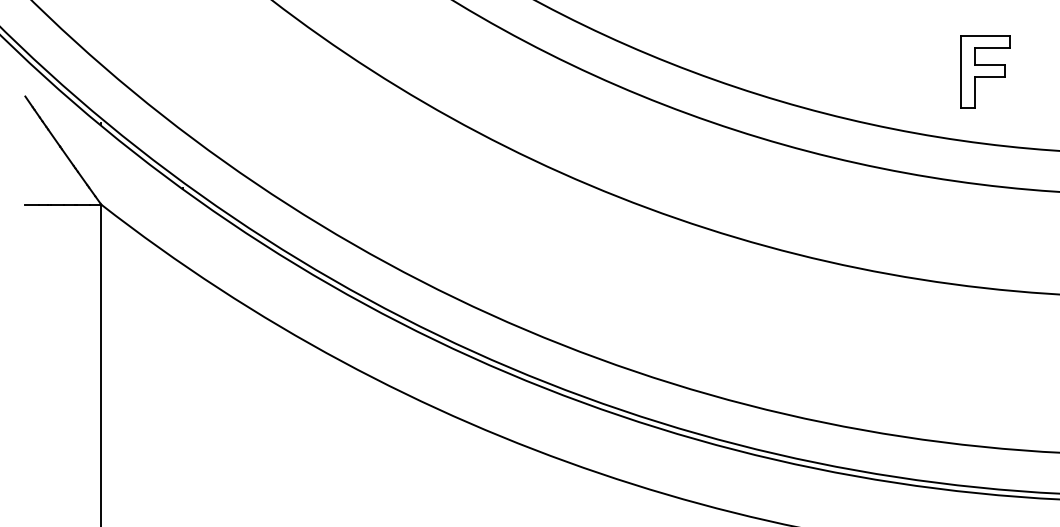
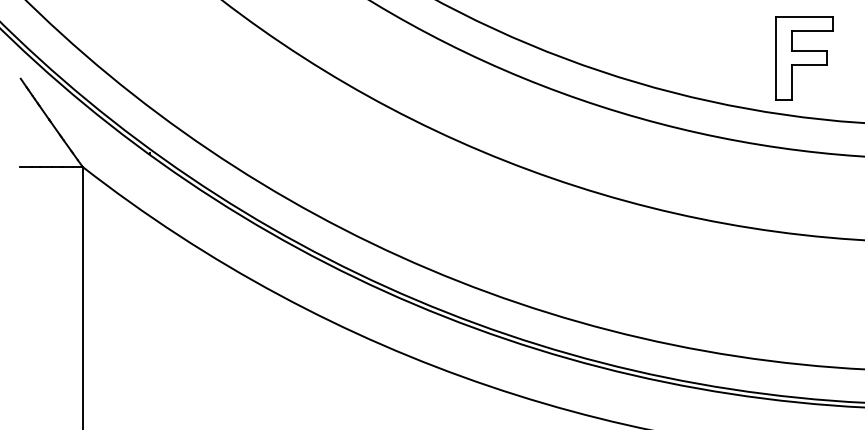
part: (985, 71) -> (804, 58), size x1.43

